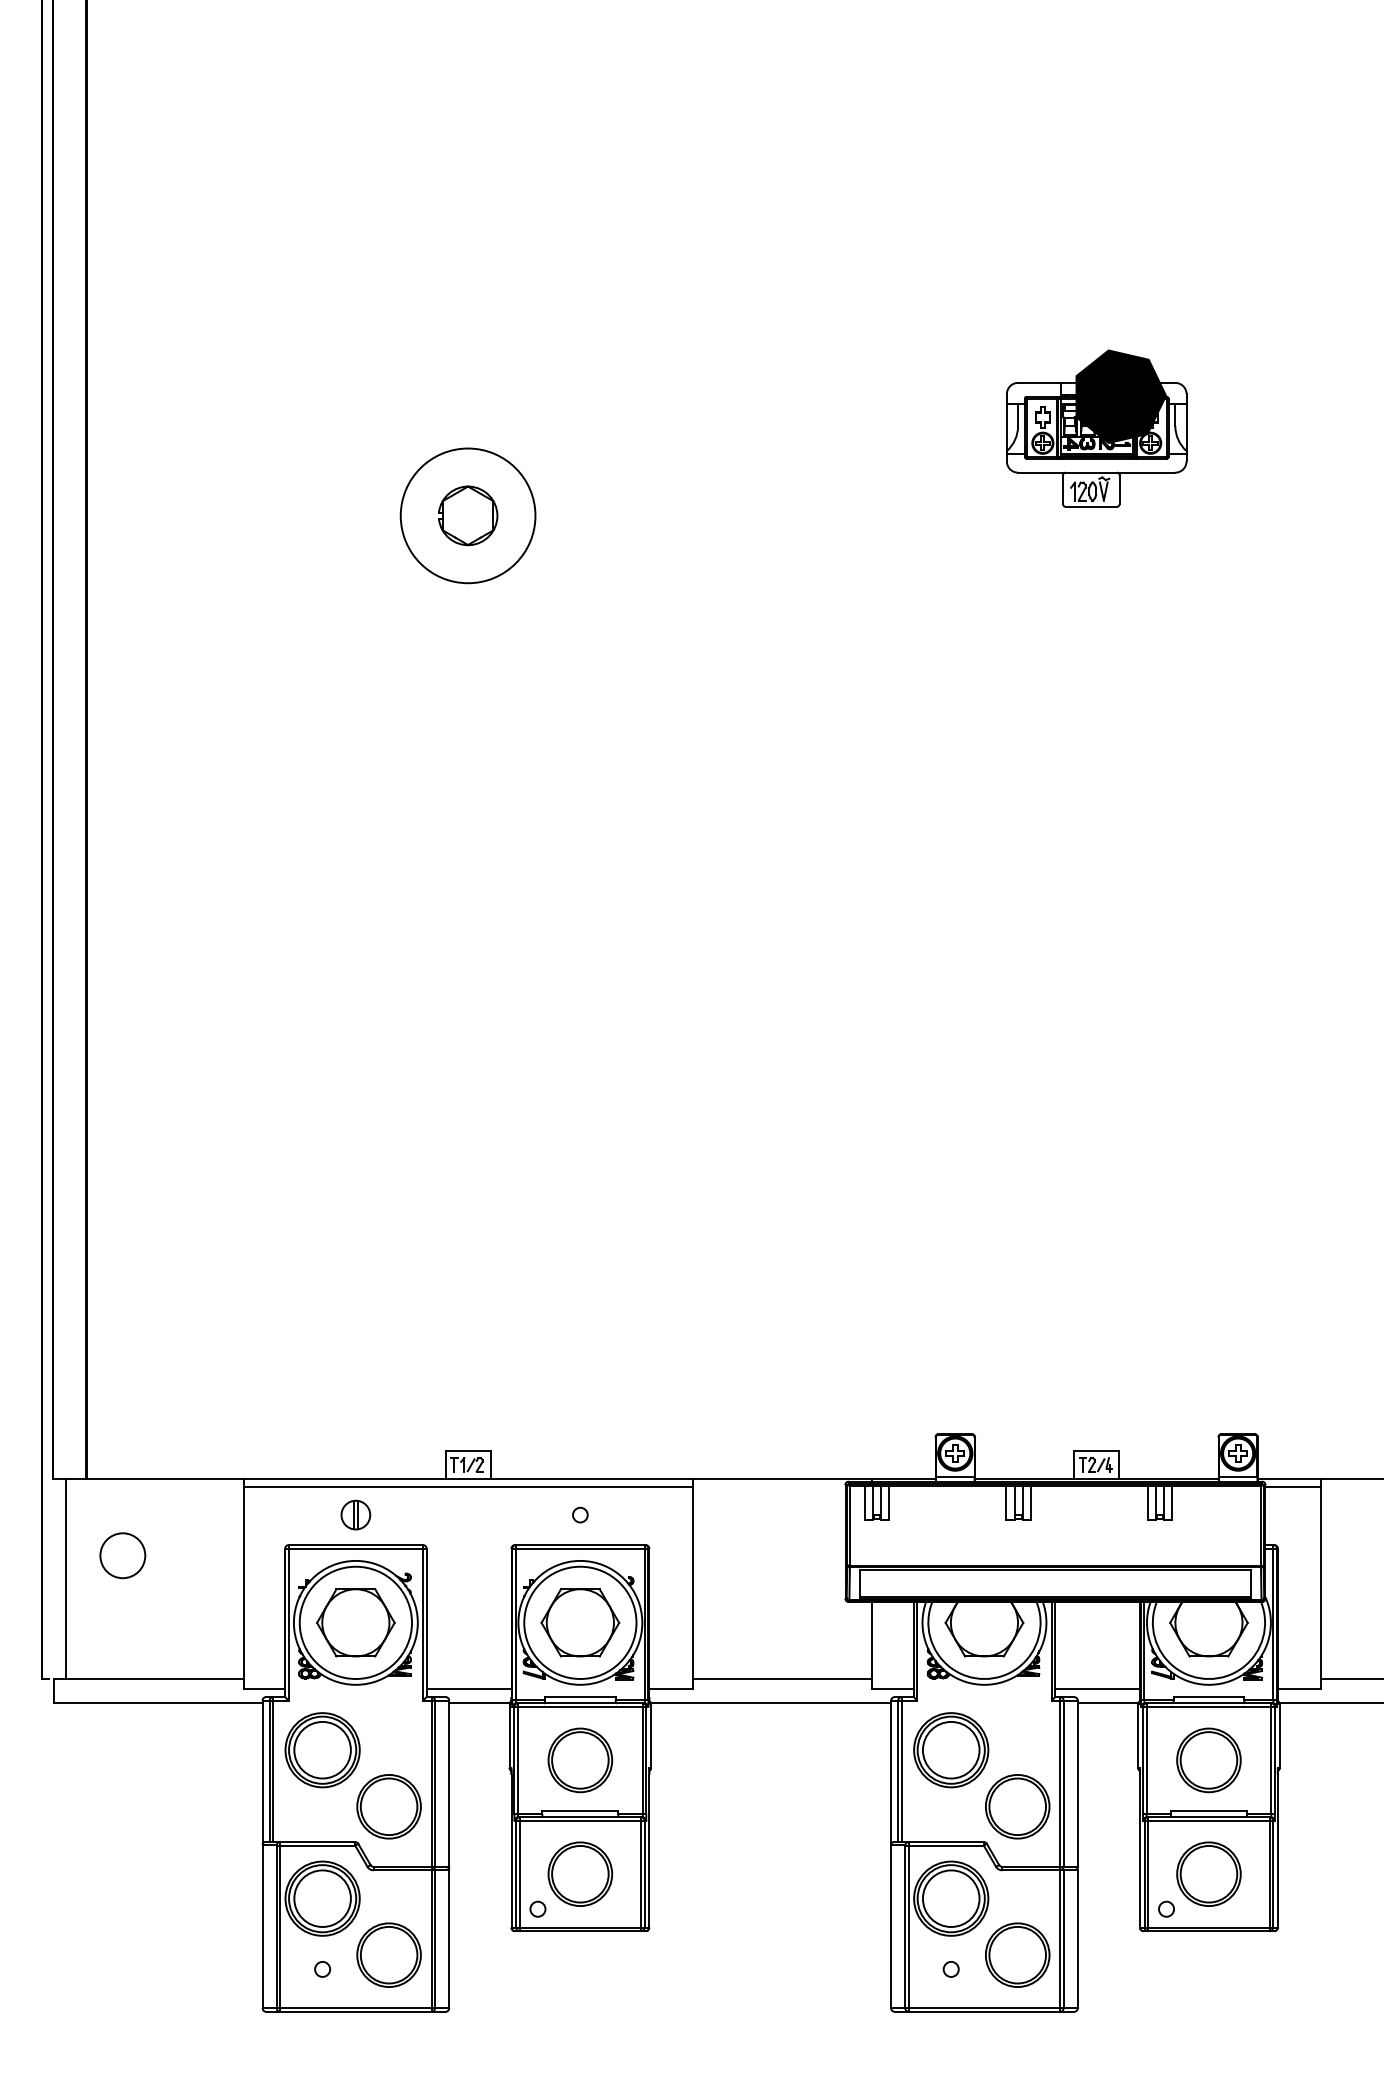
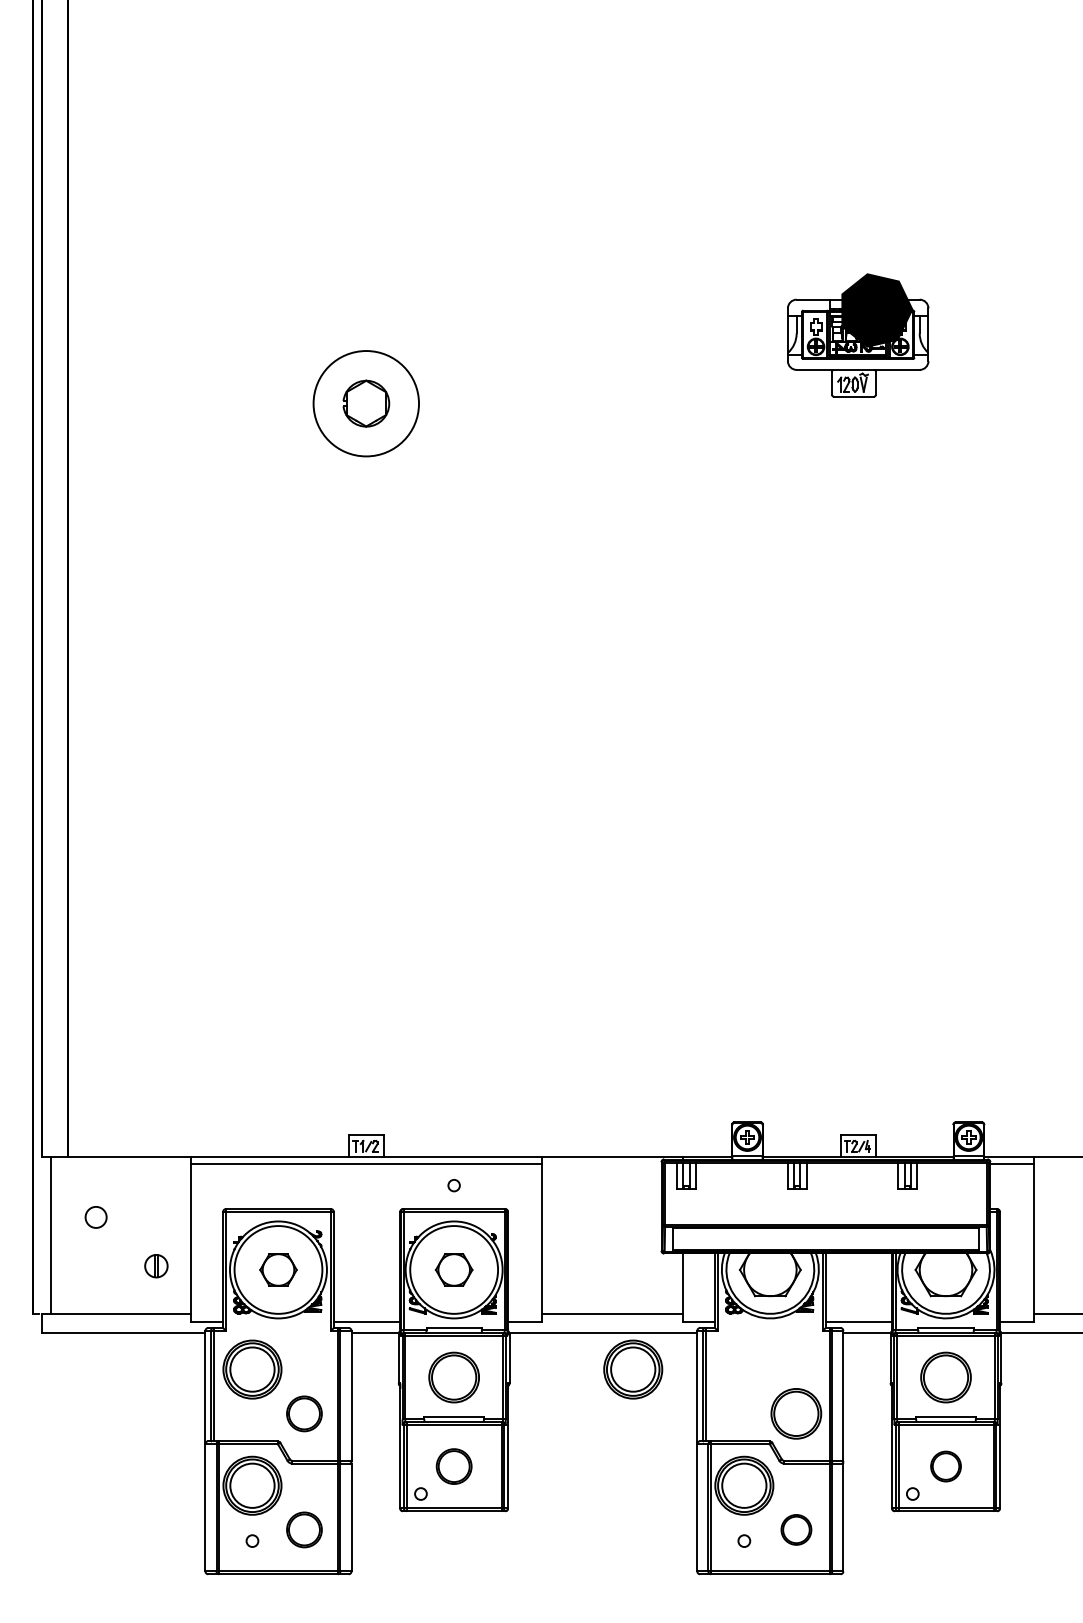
part: (355, 1514) -> (156, 1265), moved
circle: (122, 1555) -> (95, 1217), size x0.6
part: (355, 1622) -> (278, 1269), size x0.6
part: (580, 1622) -> (454, 1269), size x0.6
part: (951, 1750) -> (633, 1369), moved
part: (388, 1806) -> (304, 1413), size x0.7
part: (580, 1873) -> (454, 1466), size x0.7
part: (1208, 1873) -> (945, 1466), size x0.6
part: (388, 1954) -> (304, 1529), size x0.7
part: (1017, 1954) -> (796, 1529), size x0.6

